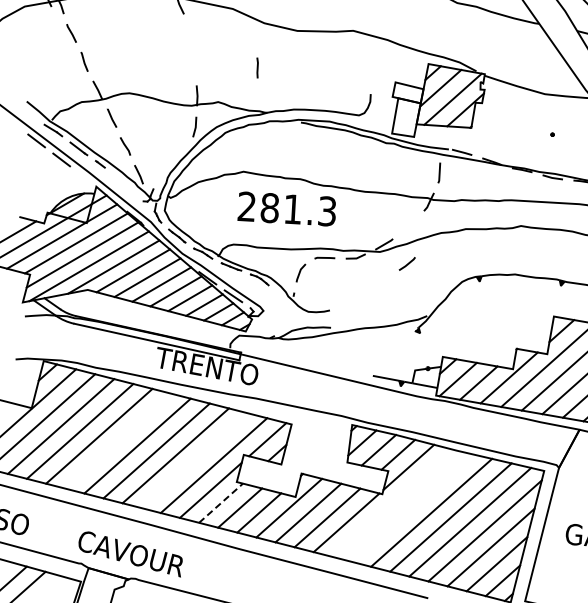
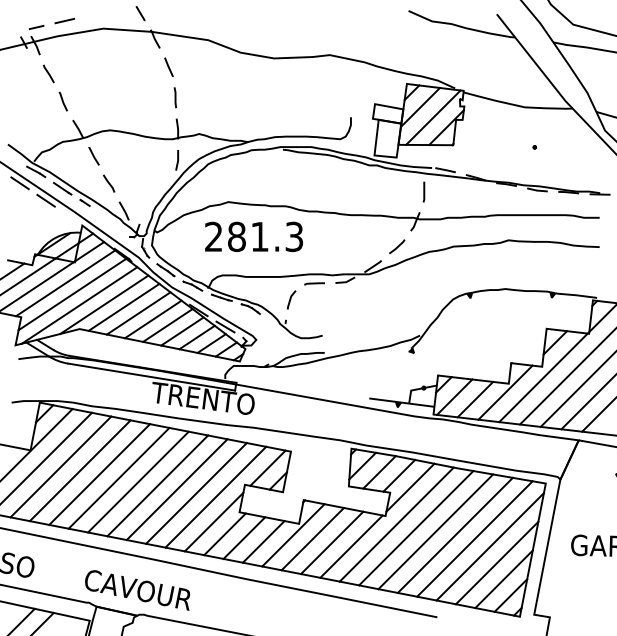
line: (191, 32) -> (168, 66), added
line: (256, 67) -> (174, 97), moved
text: (286, 208) -> (253, 236), moved
line: (407, 263) -> (397, 246), moved
line: (117, 440) -> (118, 477), added
line: (194, 460) -> (196, 493), added
line: (221, 502) -> (225, 533), dashed -> solid
line: (392, 503) -> (396, 524), added
line: (412, 508) -> (416, 528), added

